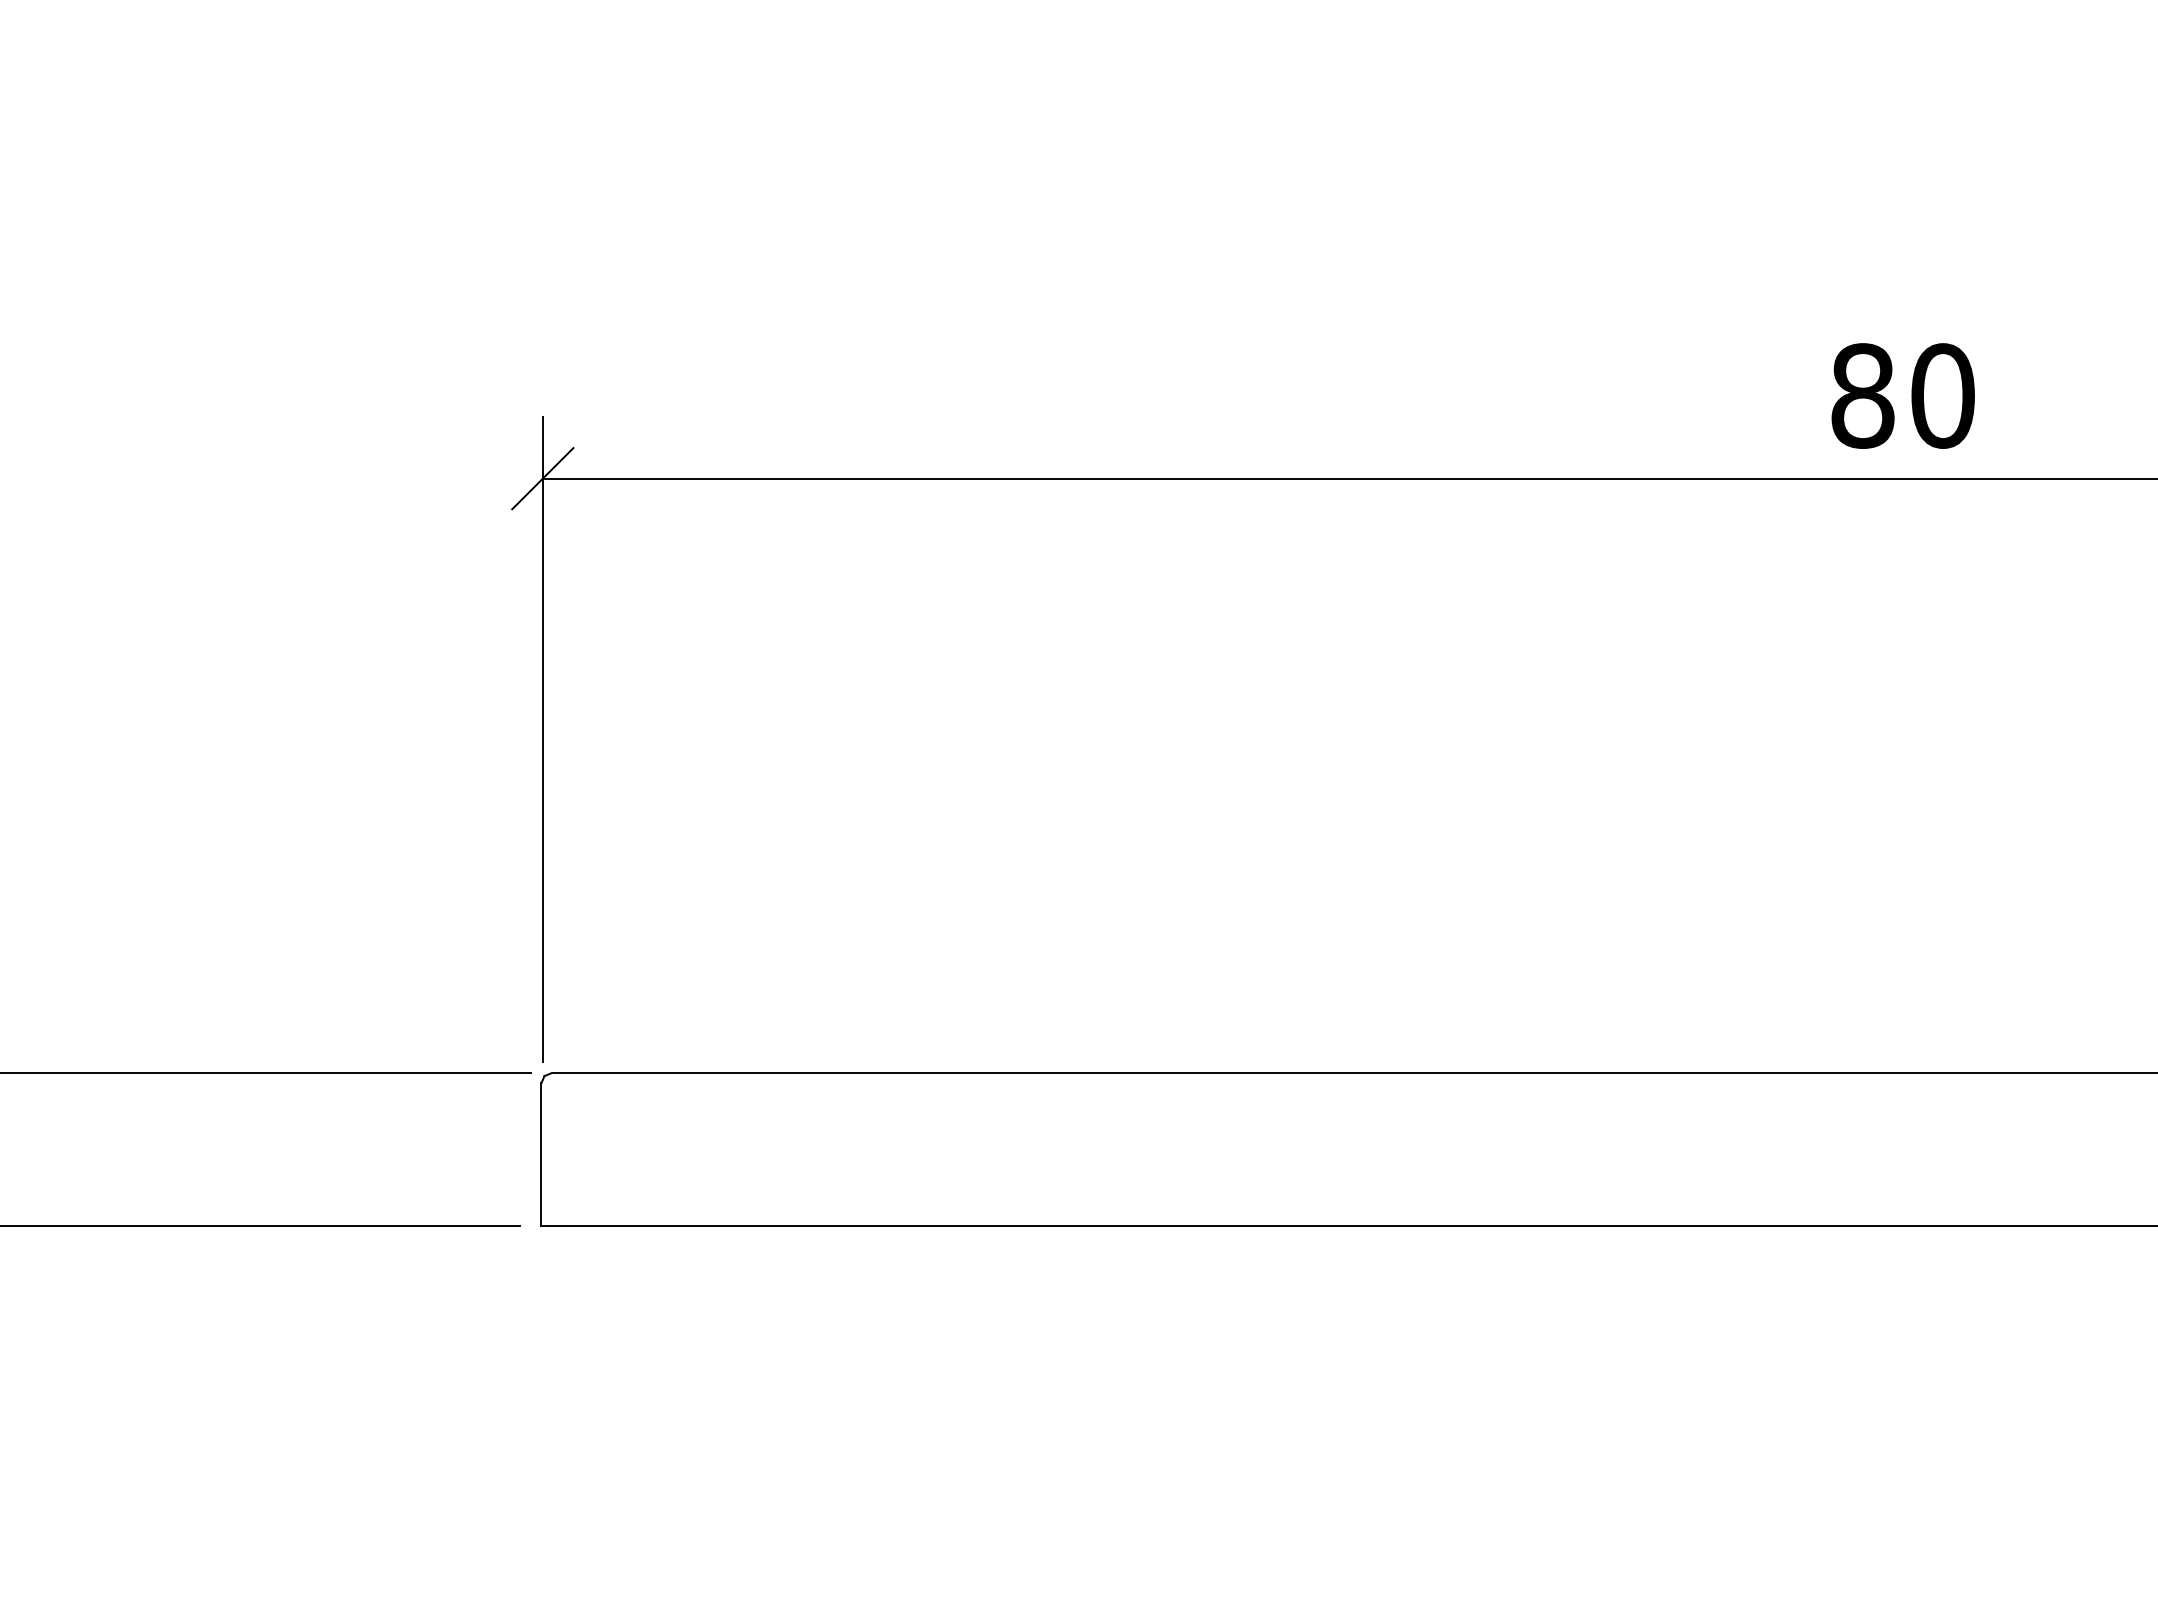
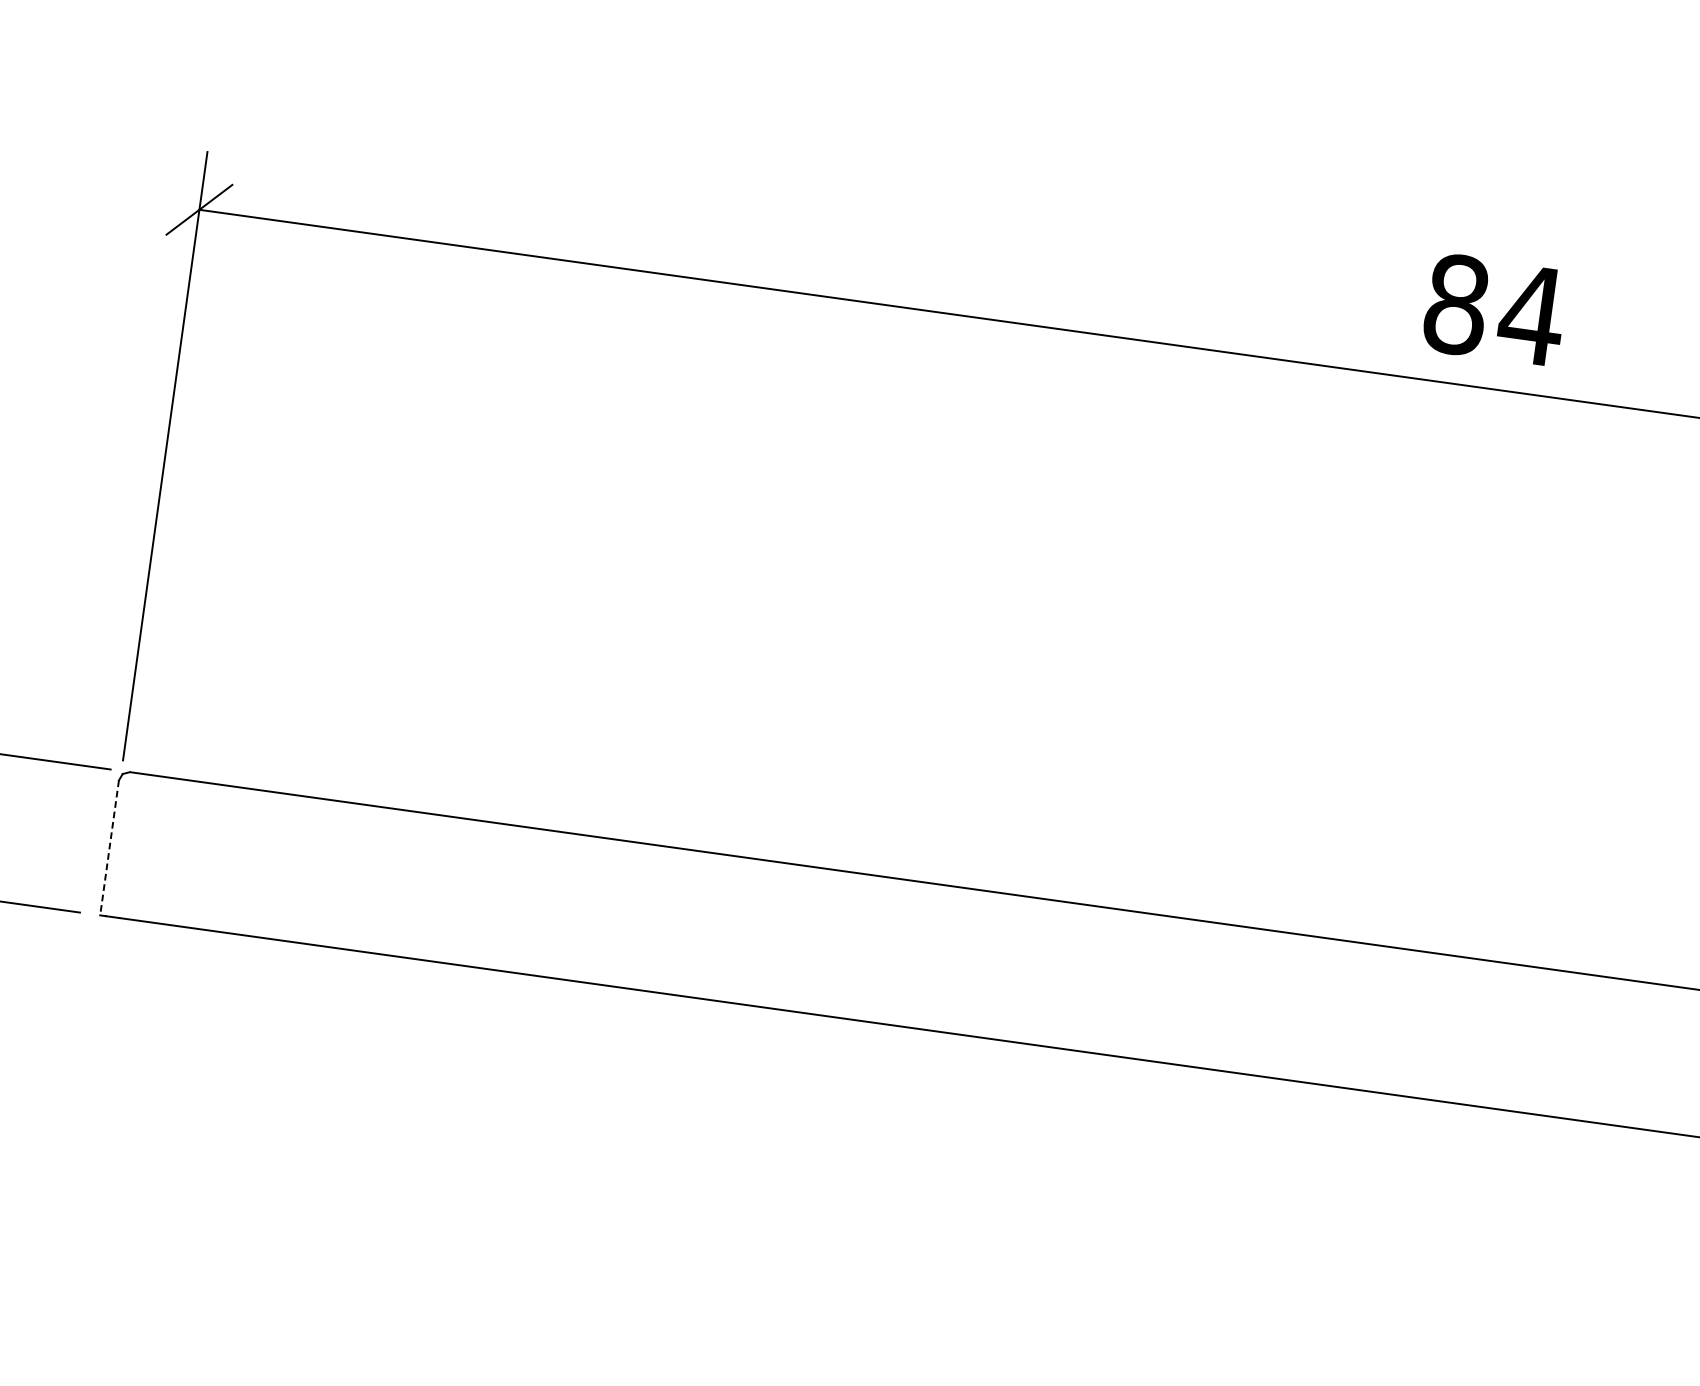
text: (1942, 395) -> (1531, 314), 80 -> 84
line: (541, 1155) -> (109, 848), solid -> dashed

